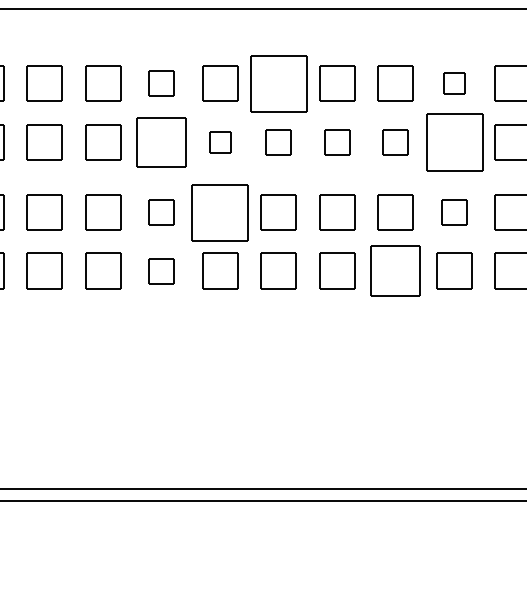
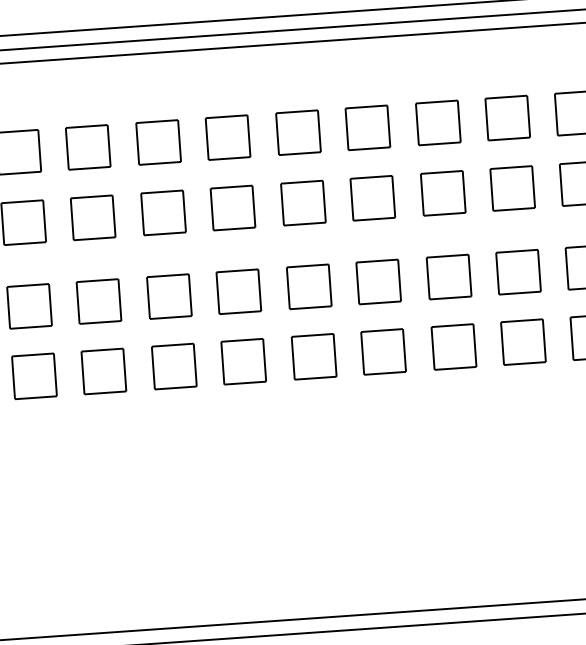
part: (161, 83) -> (88, 147), size x1.43
part: (278, 83) -> (228, 137), size x0.62
part: (454, 83) -> (438, 122), size x1.67
part: (161, 142) -> (93, 217), size x0.71
part: (220, 142) -> (163, 212), size x1.67
part: (278, 142) -> (232, 208), size x1.43
part: (337, 142) -> (303, 203), size x1.43
part: (395, 142) -> (372, 198), size x1.43
part: (454, 142) -> (443, 193), size x0.62
part: (161, 212) -> (99, 301), size x1.43
part: (220, 212) -> (169, 296), size x0.62
part: (454, 212) -> (449, 277), size x1.43
part: (161, 270) -> (103, 370), size x1.43
part: (395, 270) -> (383, 351), size x0.71

